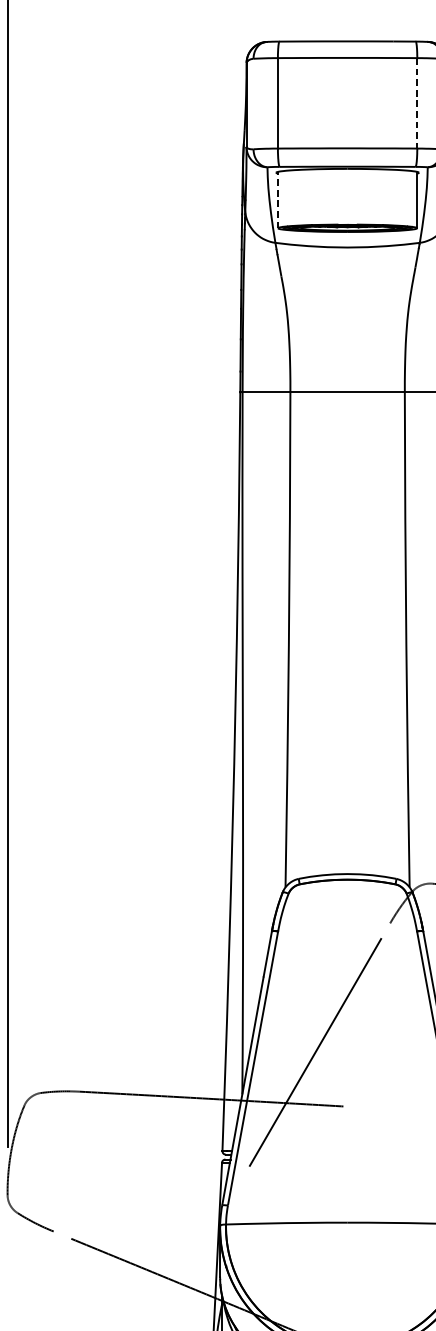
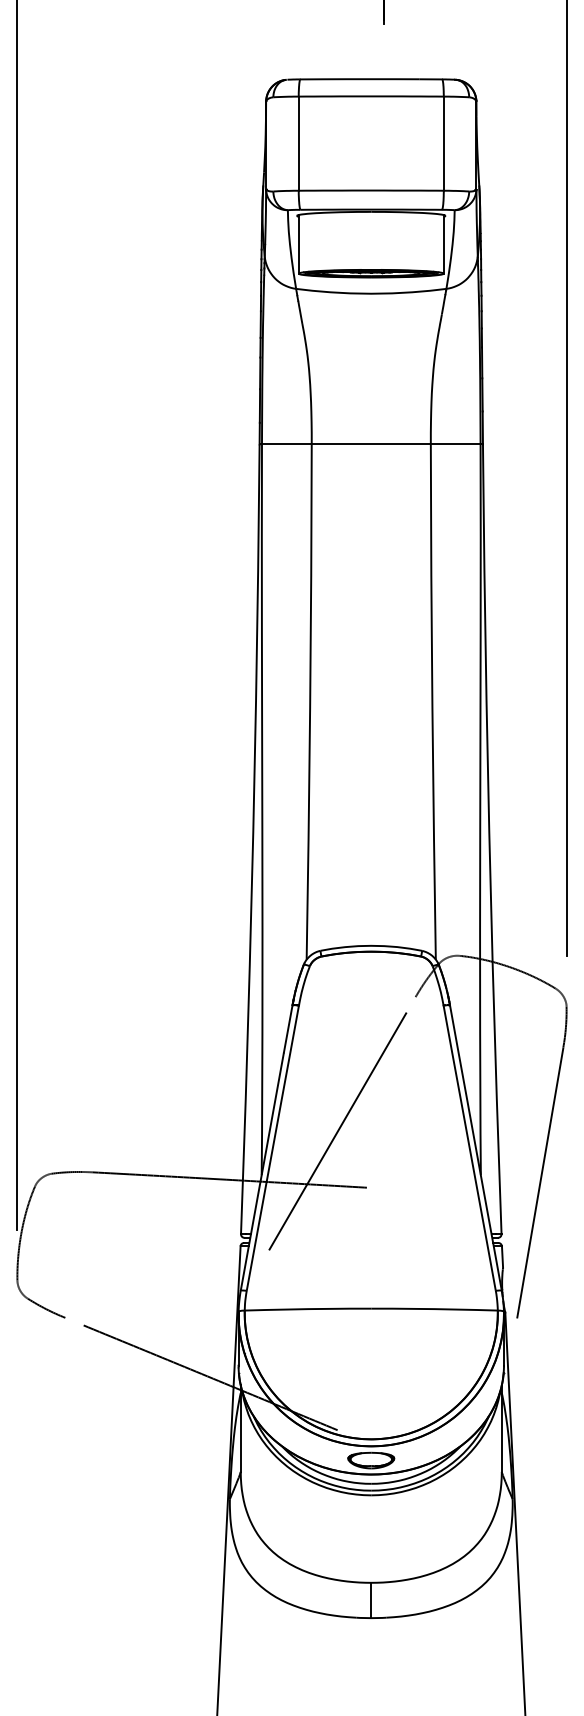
line: (417, 104) -> (443, 144), dashed -> solid
line: (277, 199) -> (298, 243), dashed -> solid

